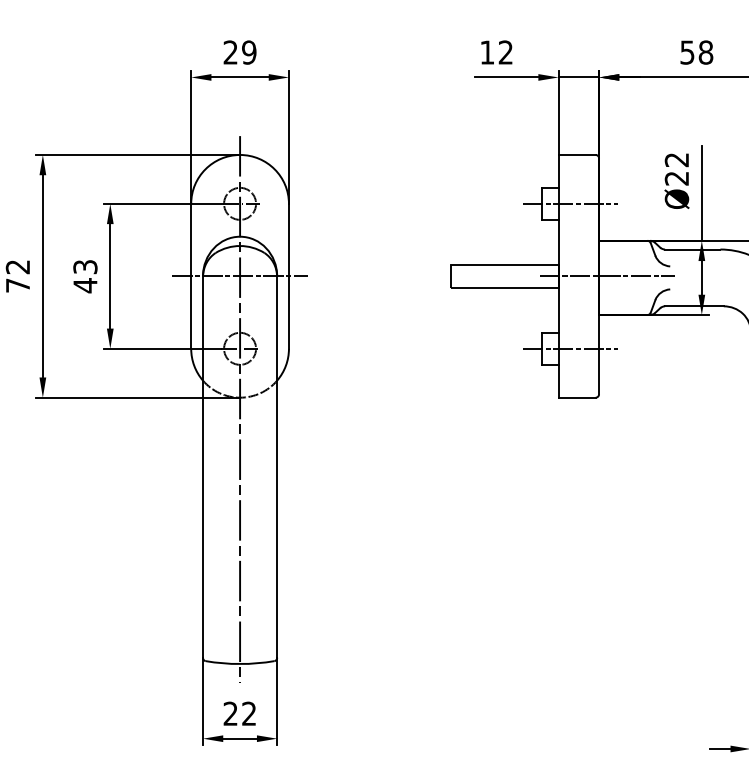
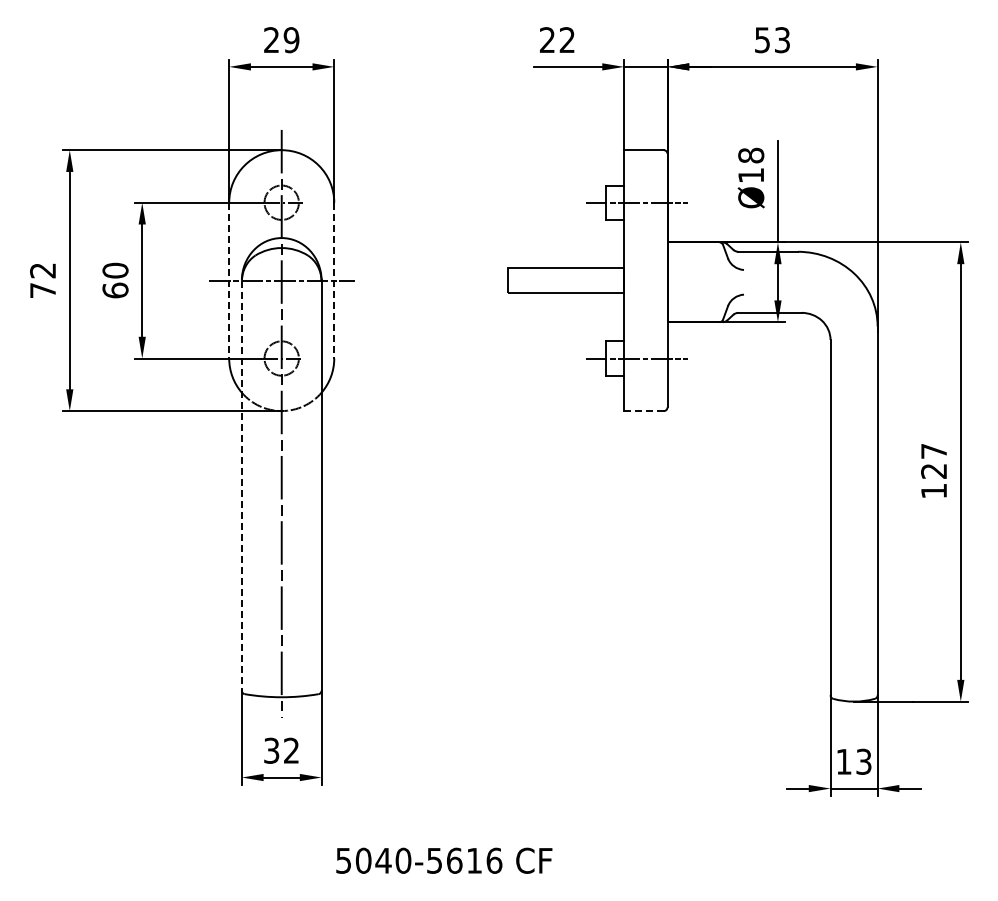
text: (486, 51) -> (546, 39), 12 -> 22
text: (706, 52) -> (782, 40), 58 -> 53
text: (677, 169) -> (751, 165), Ø22 -> Ø18
text: (85, 276) -> (115, 280), 43 -> 60
line: (191, 276) -> (229, 280), solid -> dashed
line: (289, 276) -> (334, 280), solid -> dashed
line: (606, 276) -> (675, 280), removed
line: (576, 398) -> (643, 411), solid -> dashed
line: (202, 466) -> (241, 485), solid -> dashed
text: (230, 713) -> (271, 750), 22 -> 32

